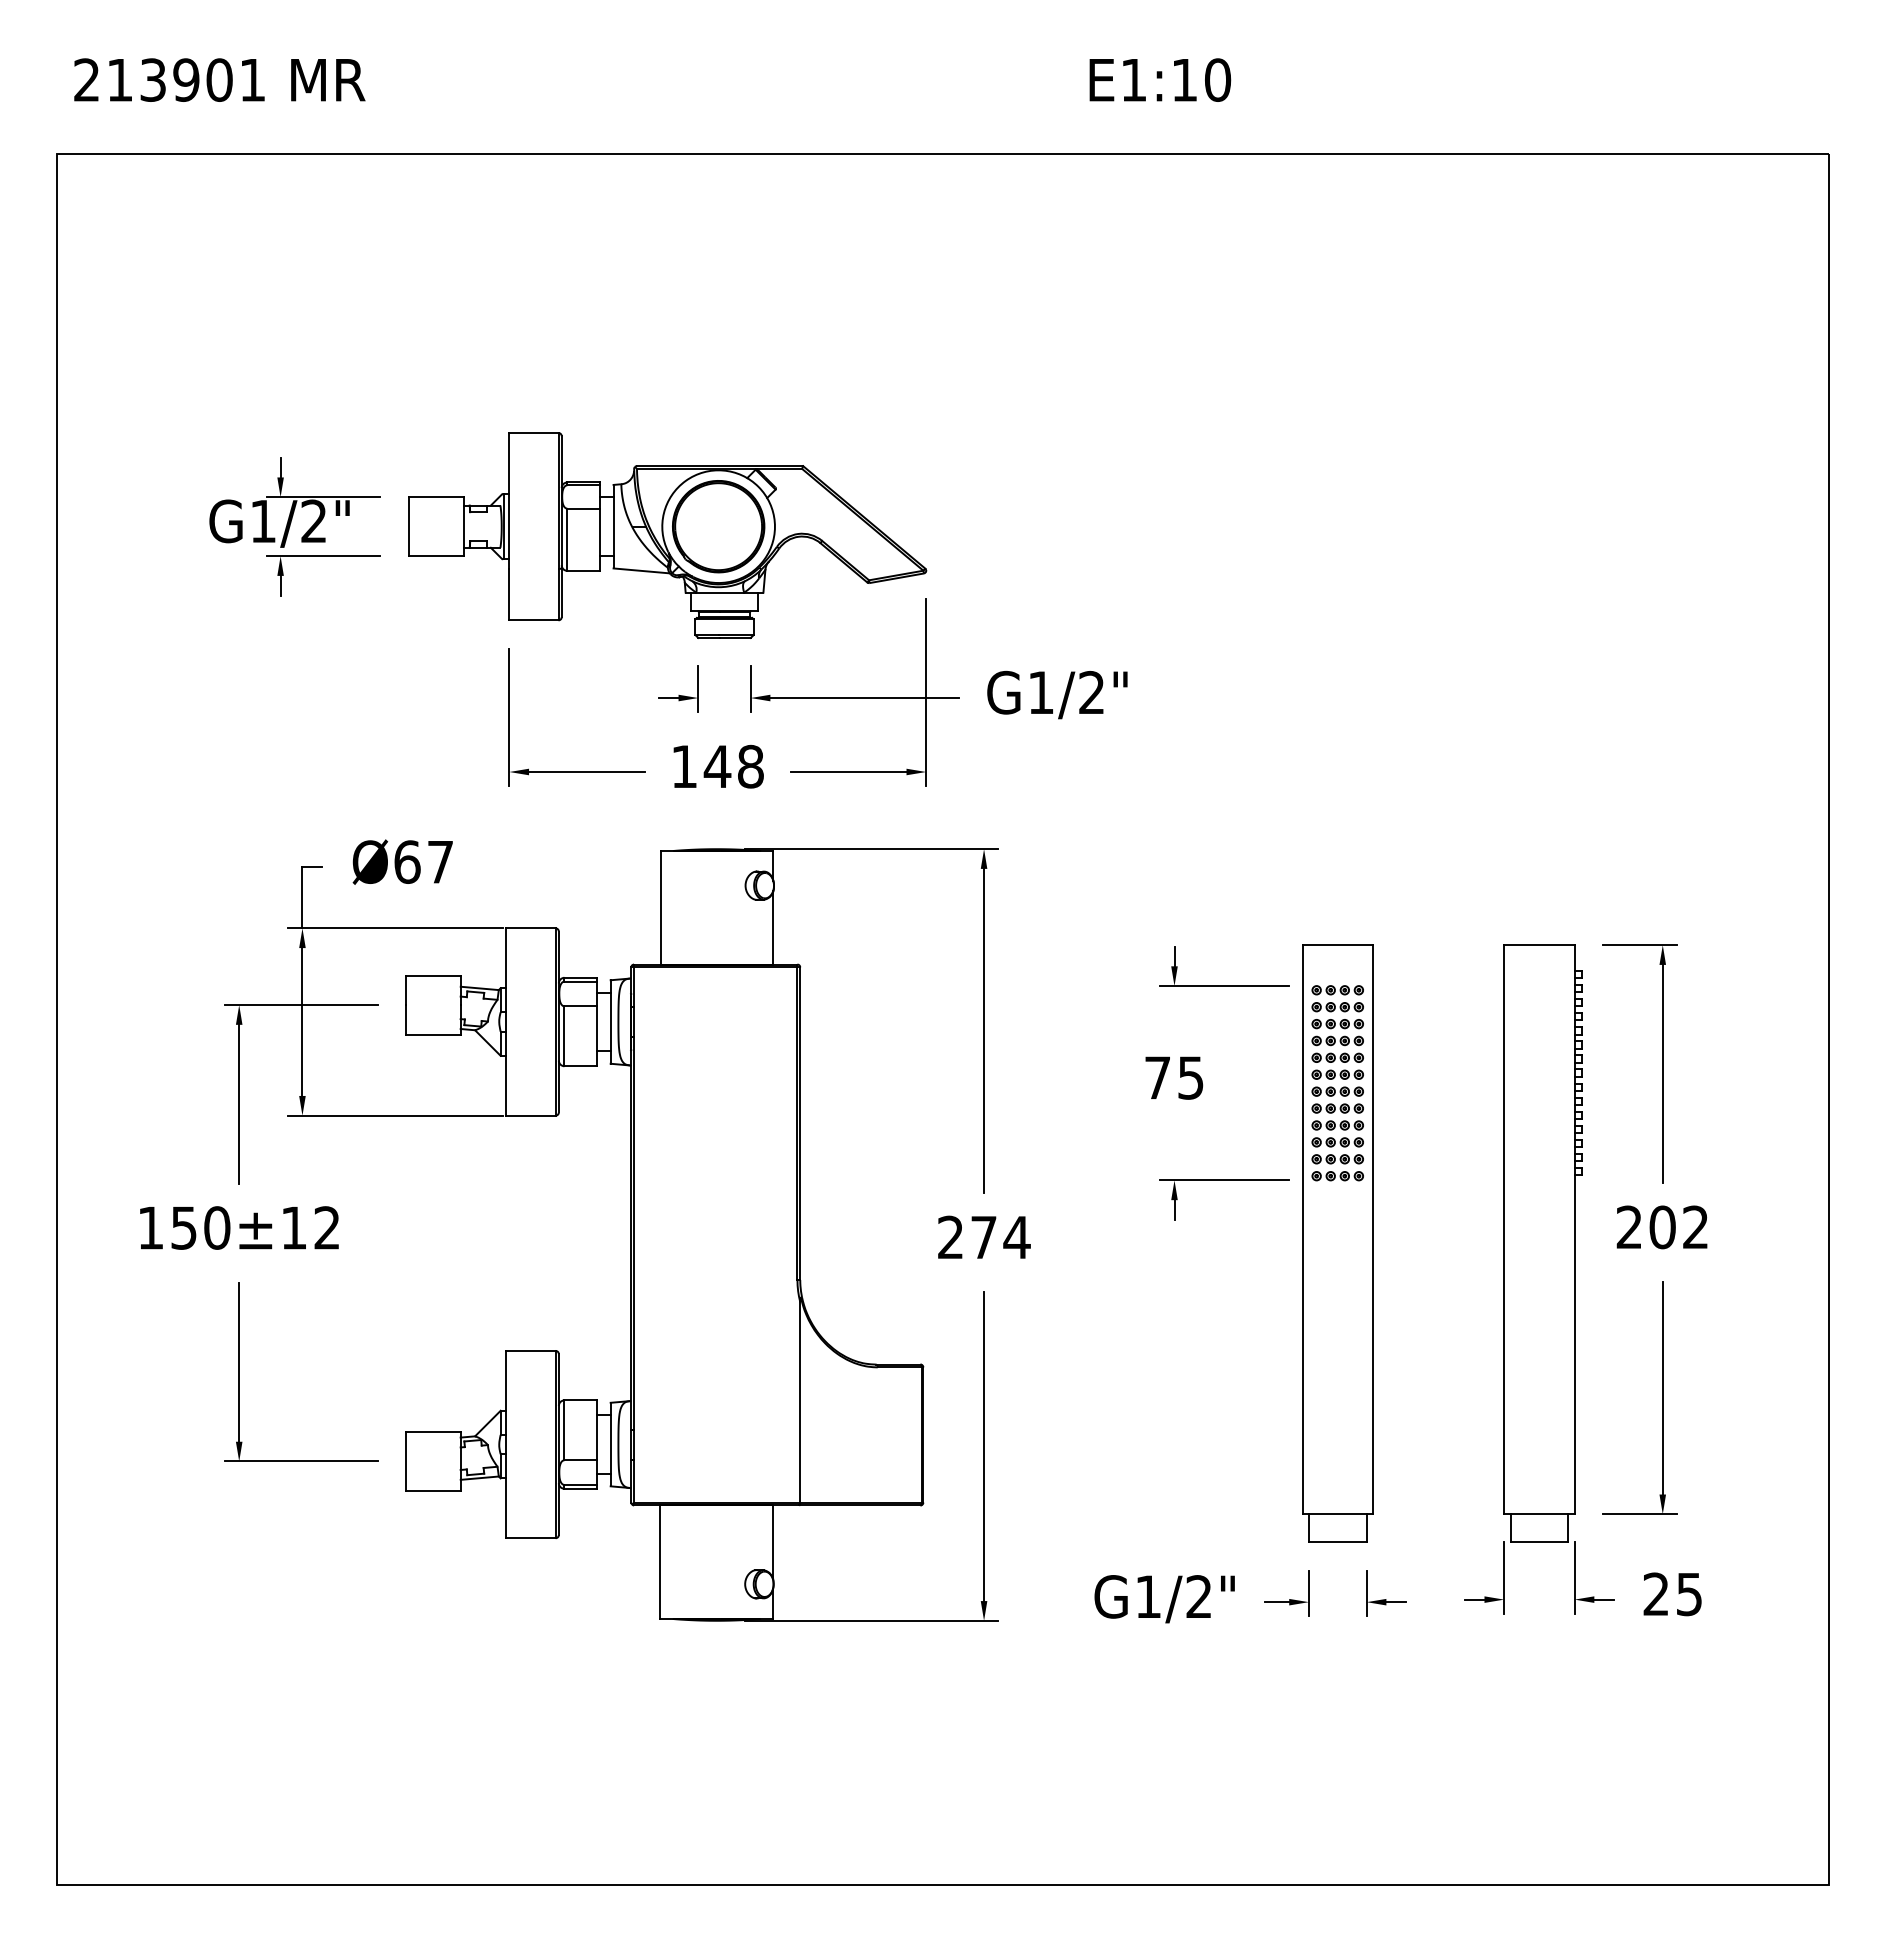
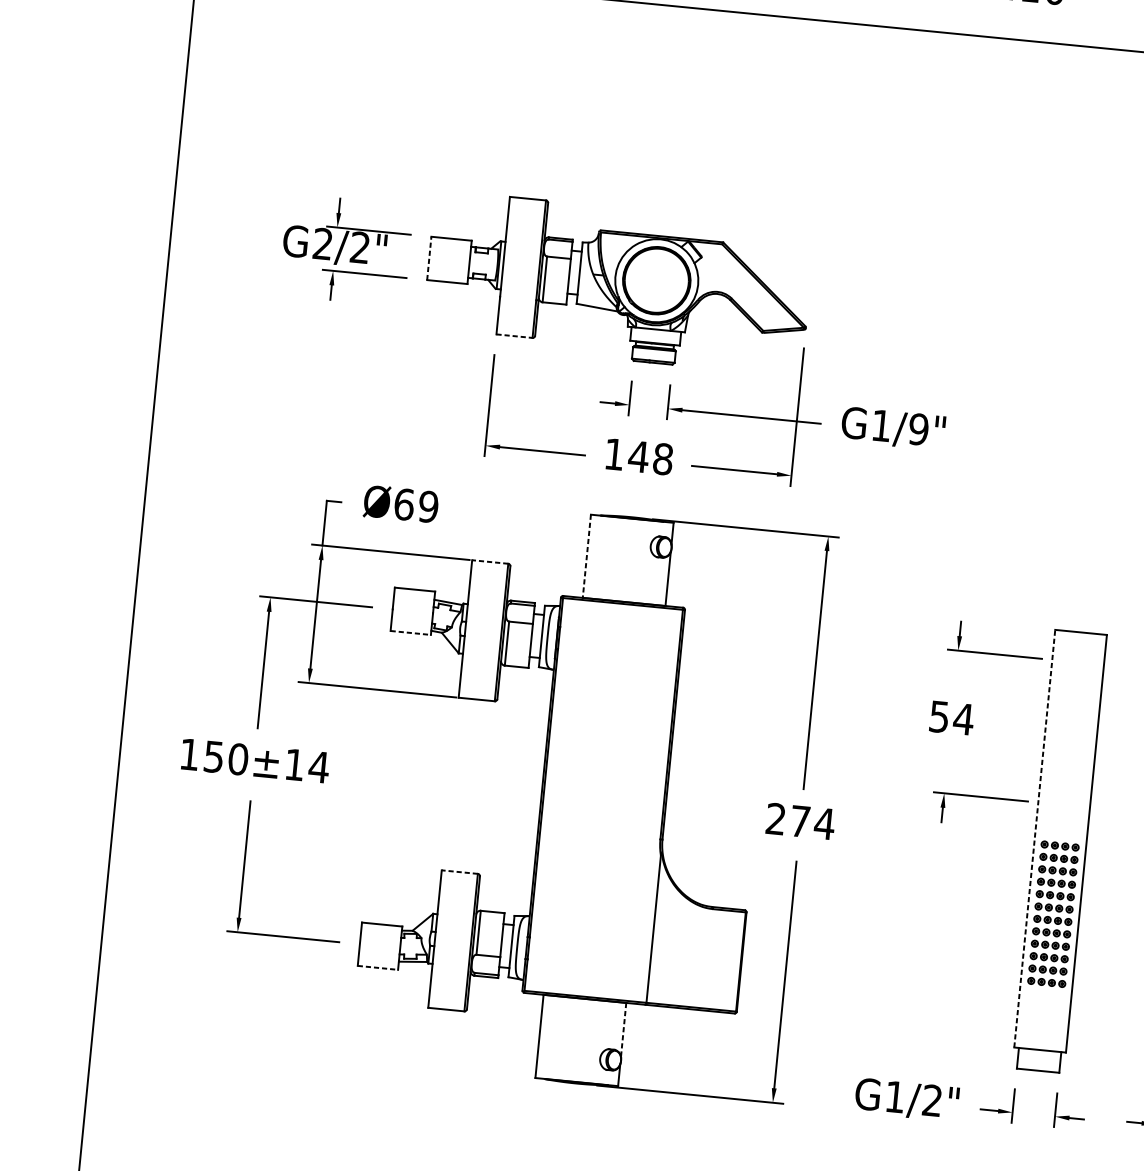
text: (262, 520) -> (322, 243), G1/2" -> G2/2"
line: (408, 526) -> (429, 258), solid -> dashed
line: (533, 620) -> (514, 336), solid -> dashed
text: (1091, 692) -> (918, 429), G1/2" -> G1/9"
text: (440, 861) -> (428, 506), Ø67 -> Ø69
line: (660, 907) -> (586, 556), solid -> dashed
line: (531, 928) -> (490, 562), solid -> dashed
line: (433, 1034) -> (411, 632), solid -> dashed
text: (1174, 1077) -> (951, 717), 75 -> 54
part: (1337, 1083) -> (1053, 914), moved
text: (326, 1227) -> (318, 766), 150±12 -> 150±14
line: (1302, 1229) -> (1034, 838), solid -> dashed
line: (531, 1350) -> (460, 871), solid -> dashed
line: (433, 1490) -> (378, 967), solid -> dashed
line: (773, 1542) -> (623, 1030), solid -> dashed

